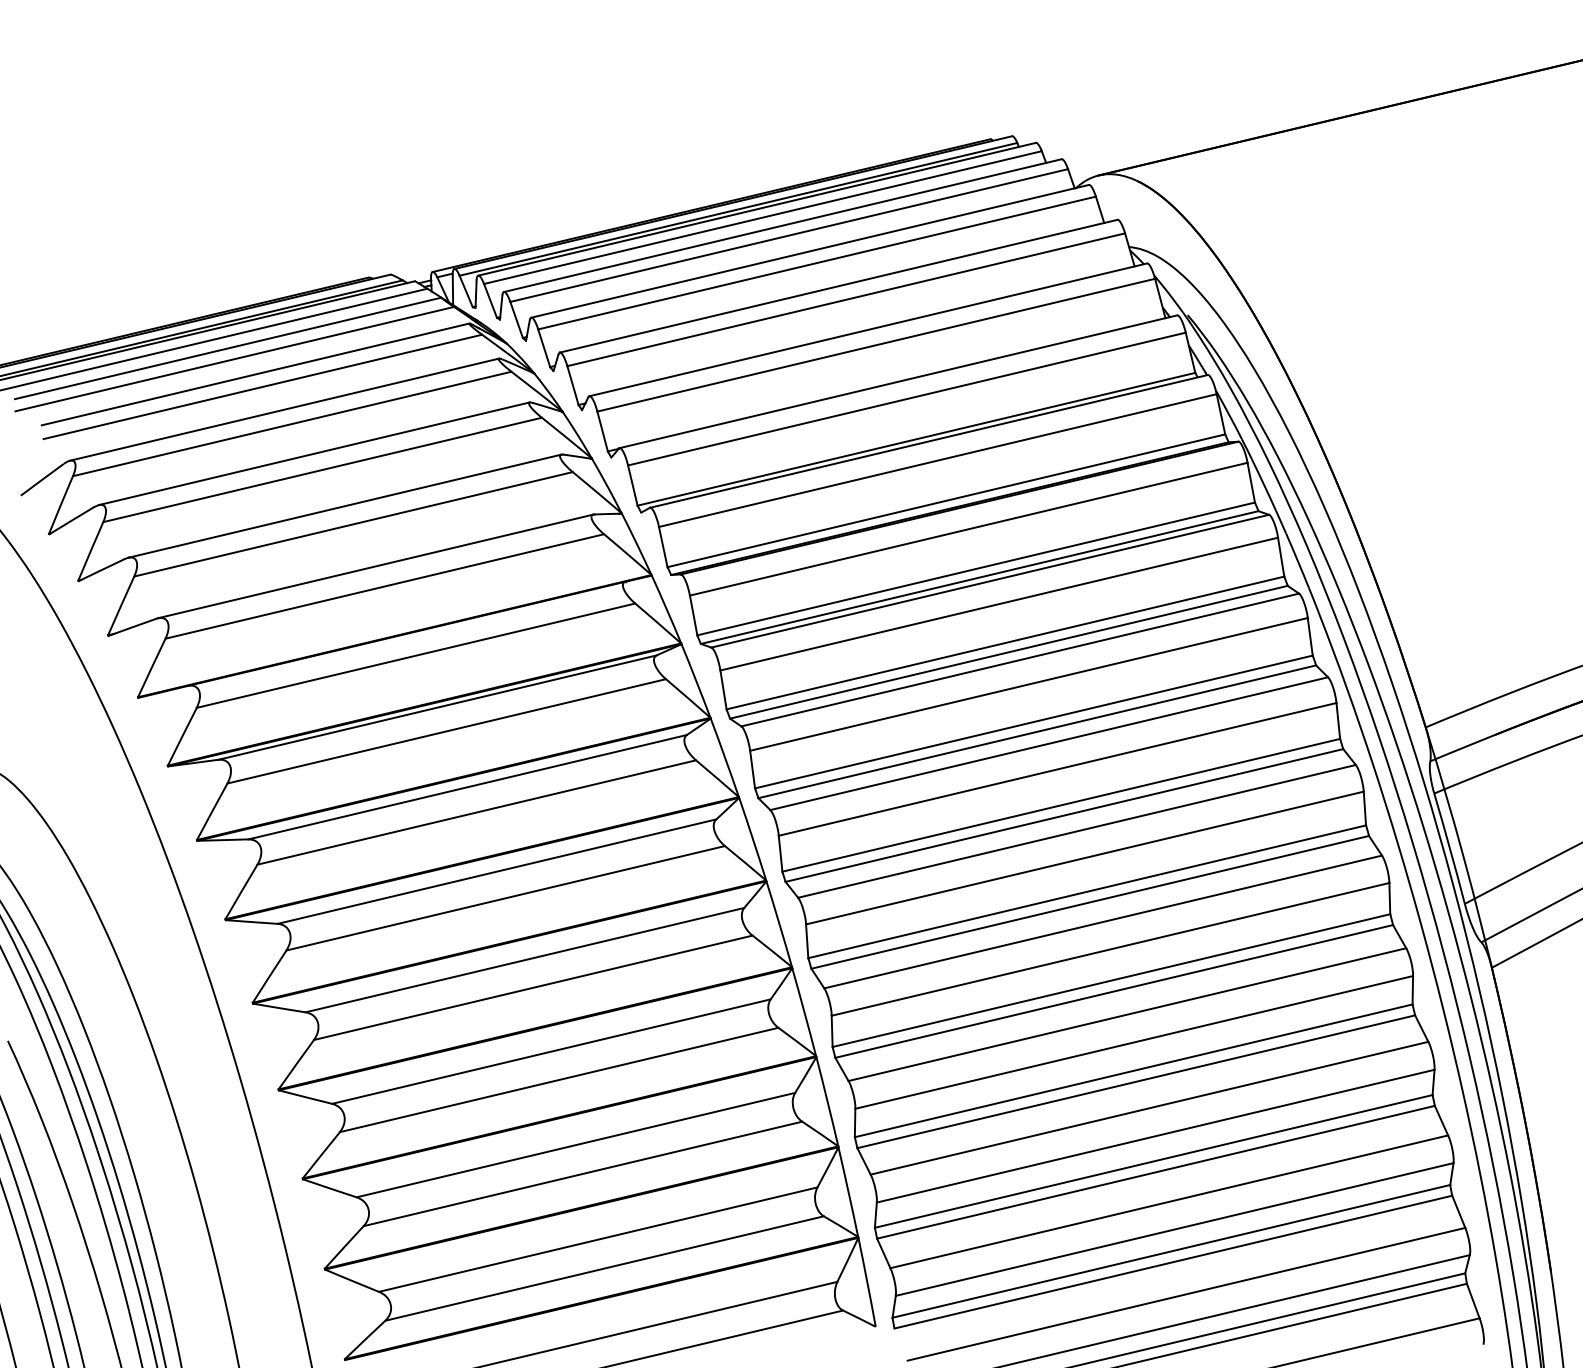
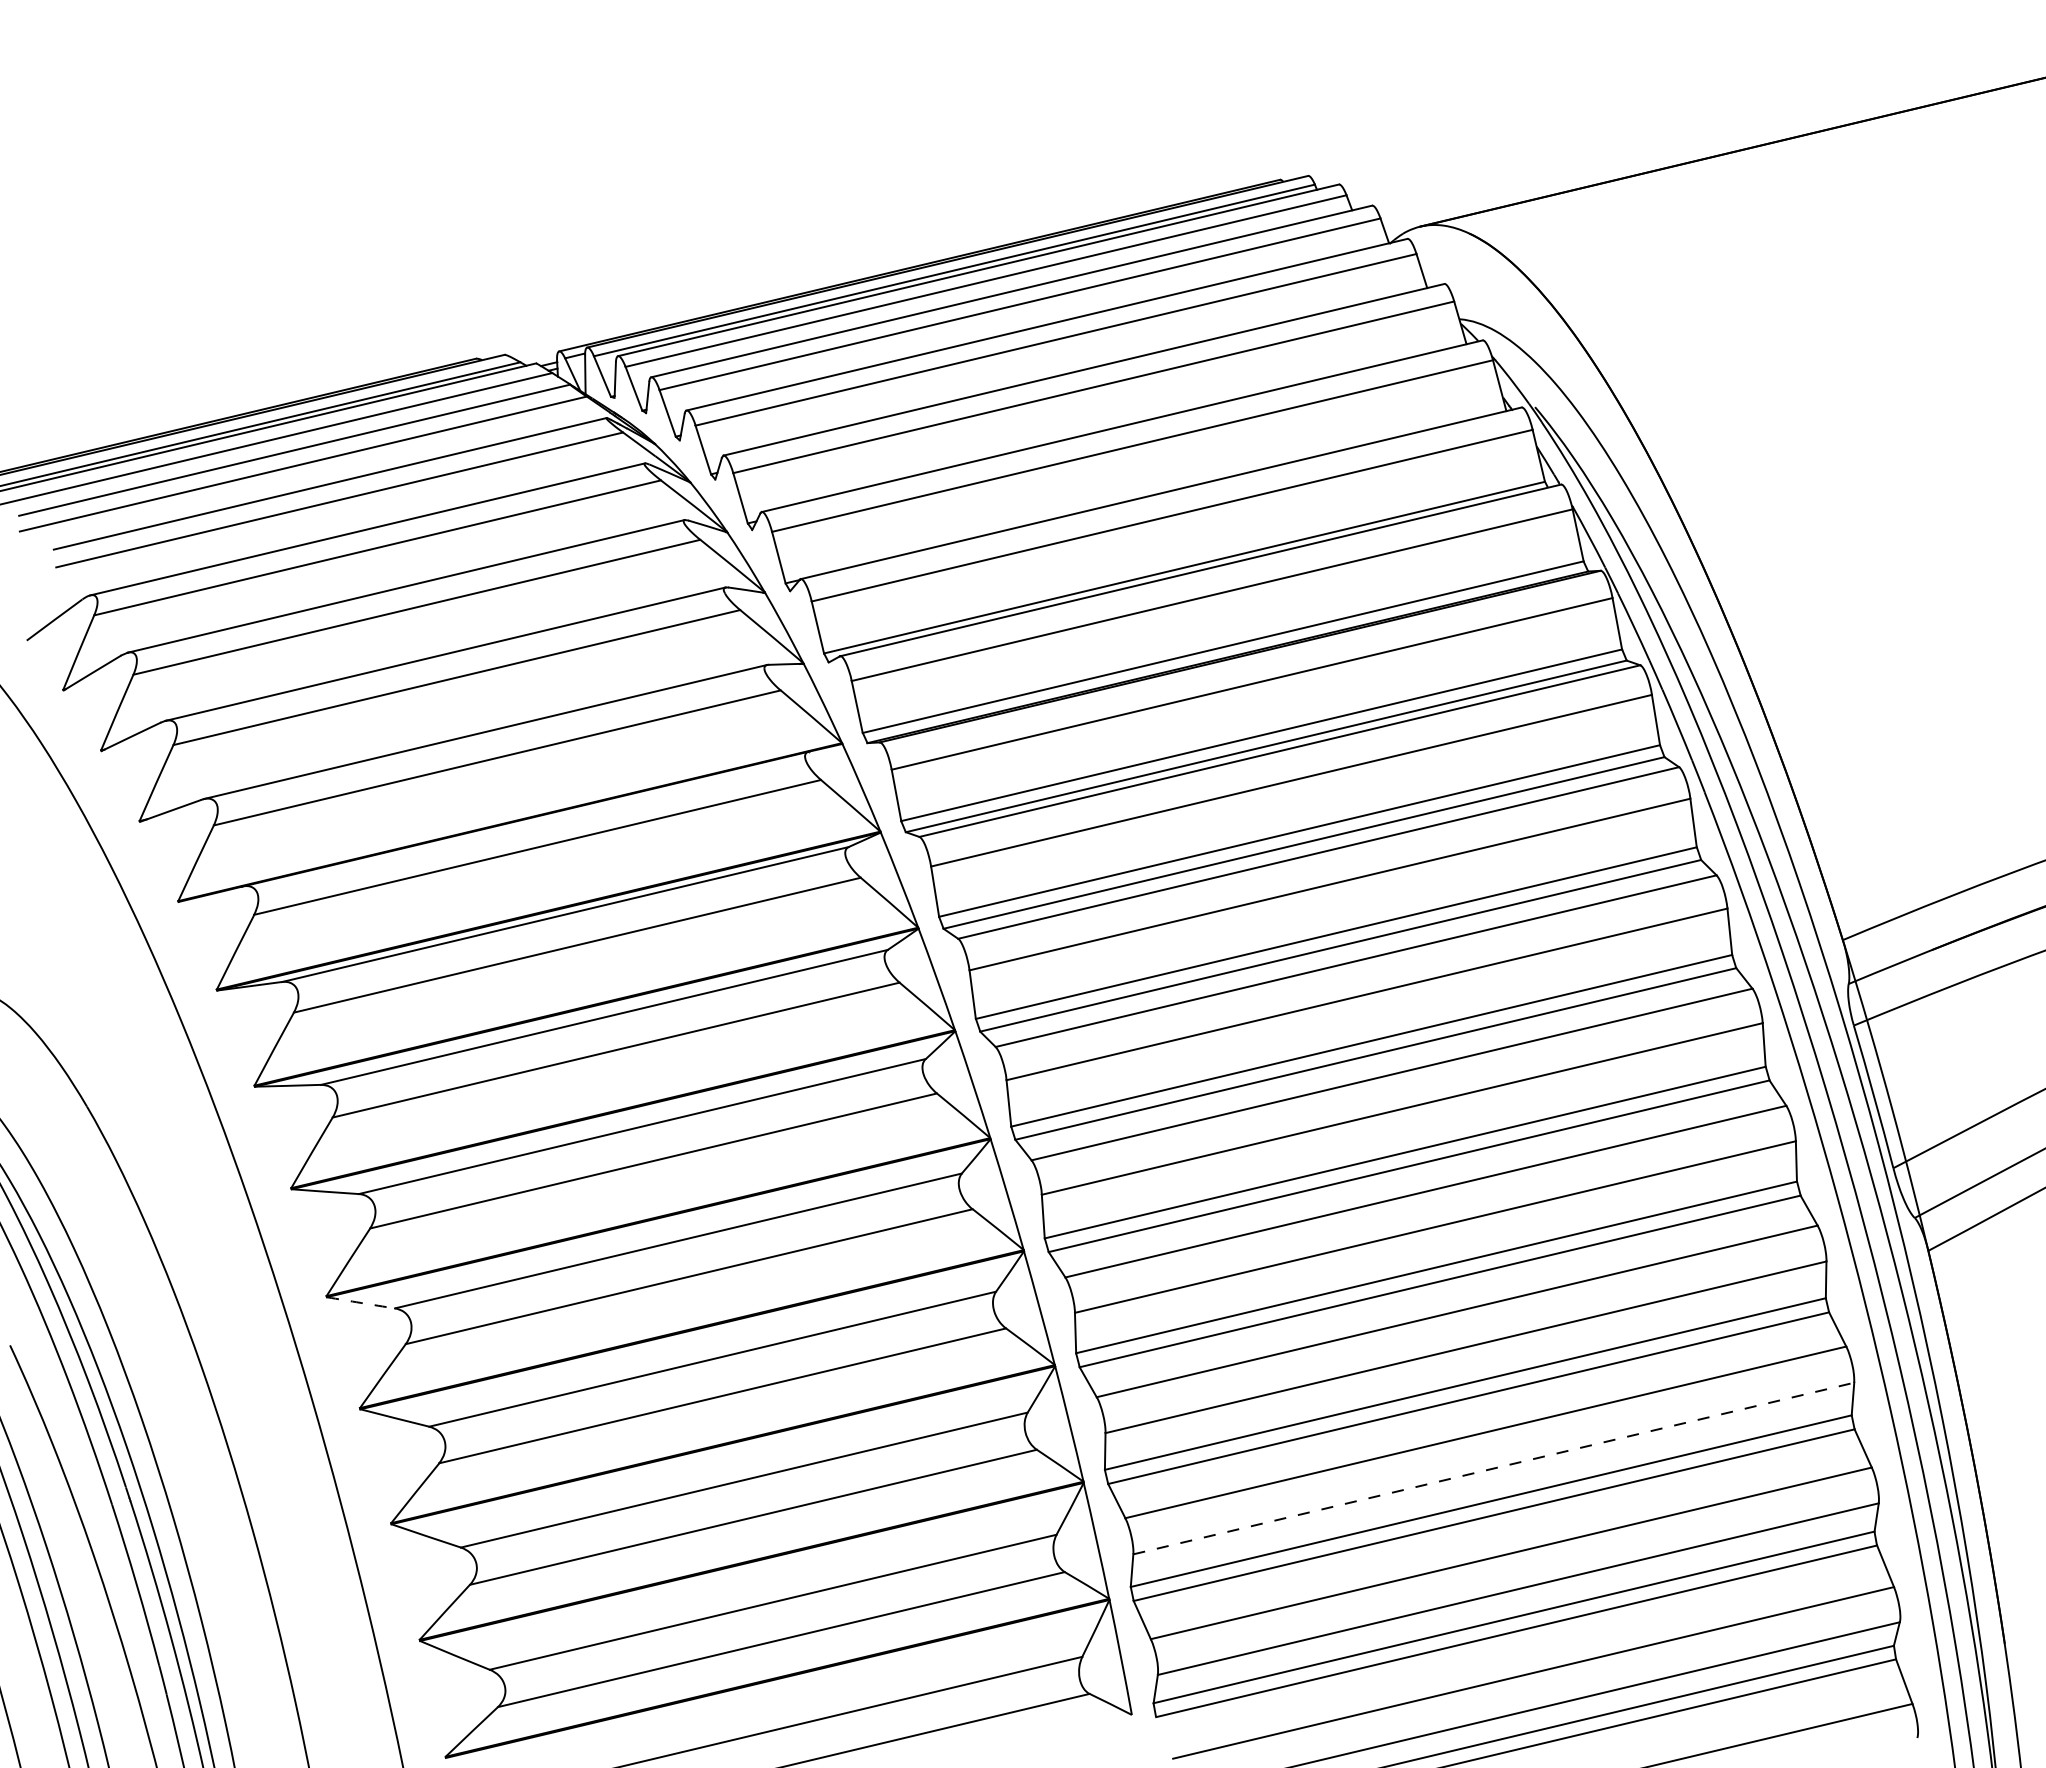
arc: (279, 1007) -> (361, 1302), solid -> dashed
line: (1155, 1136) -> (1493, 1468), solid -> dashed

